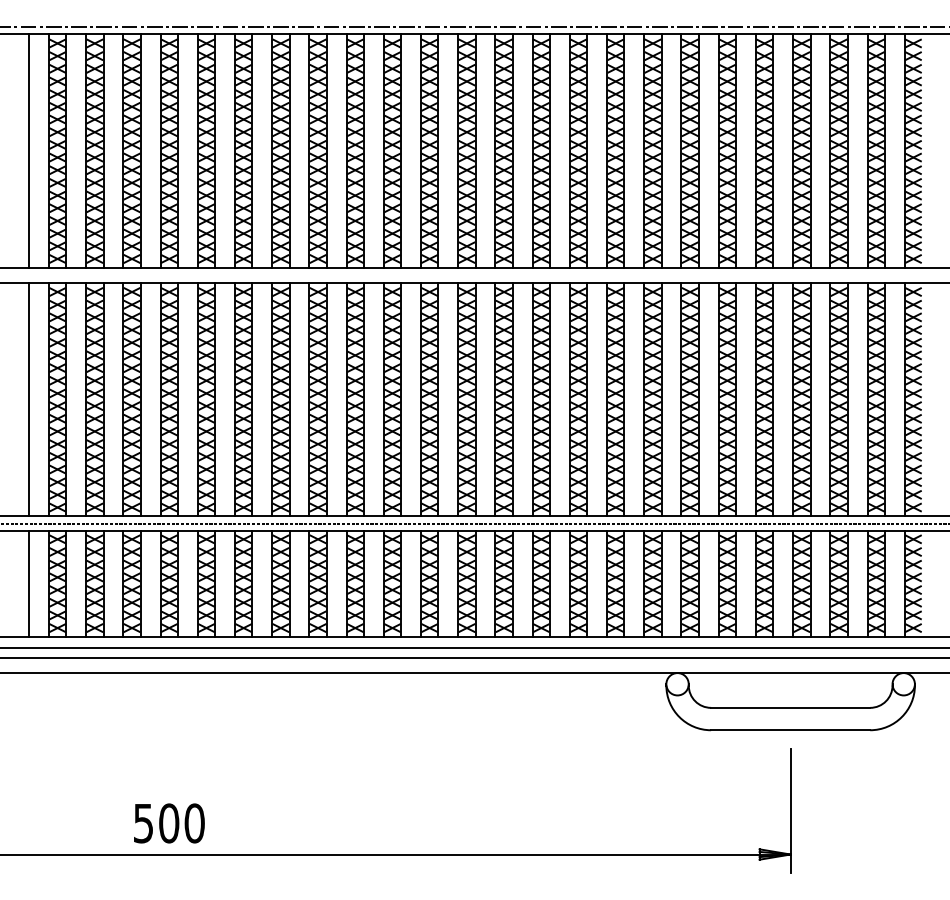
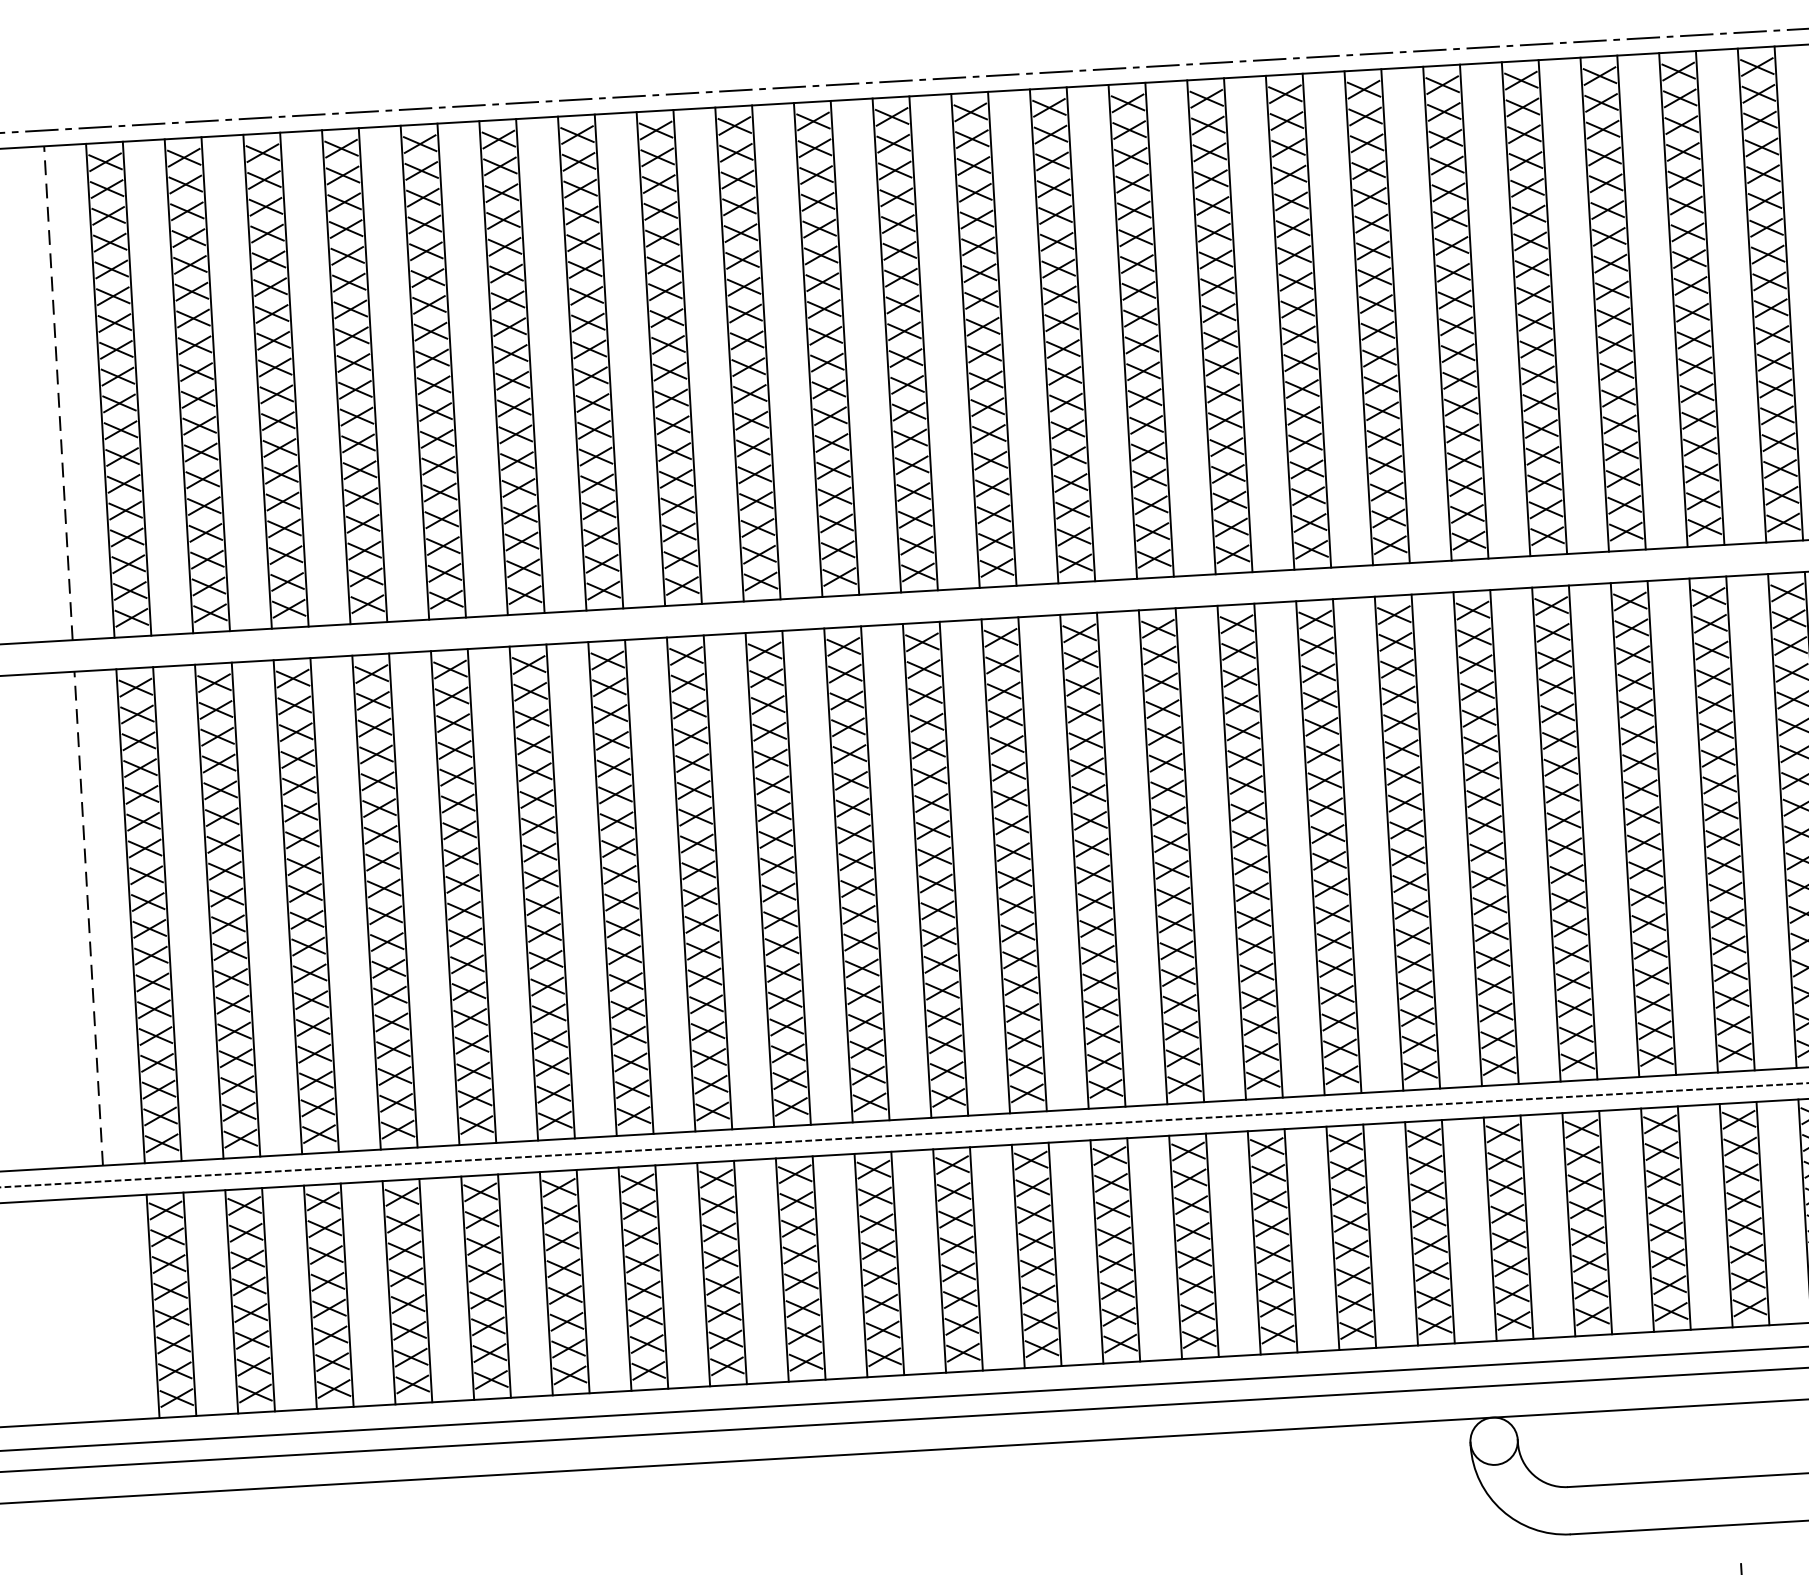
line: (29, 151) -> (59, 394), solid -> dashed
line: (29, 399) -> (89, 918), solid -> dashed
line: (29, 584) -> (112, 1309), removed

